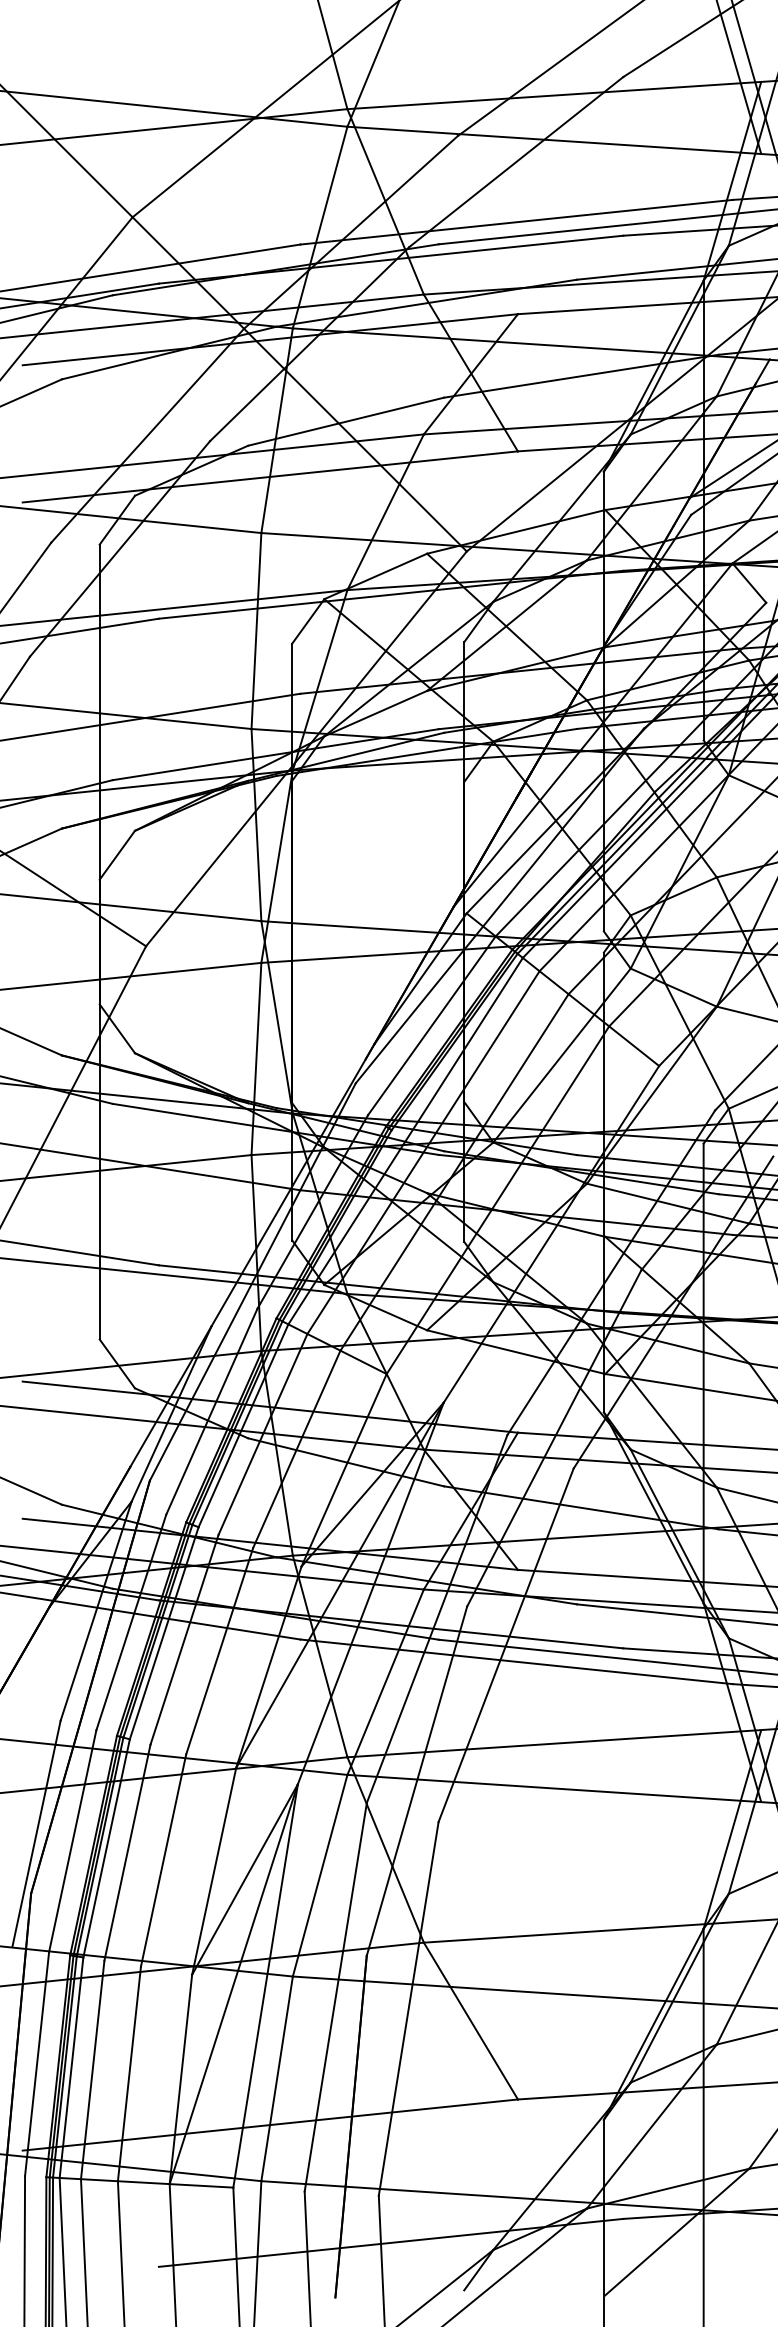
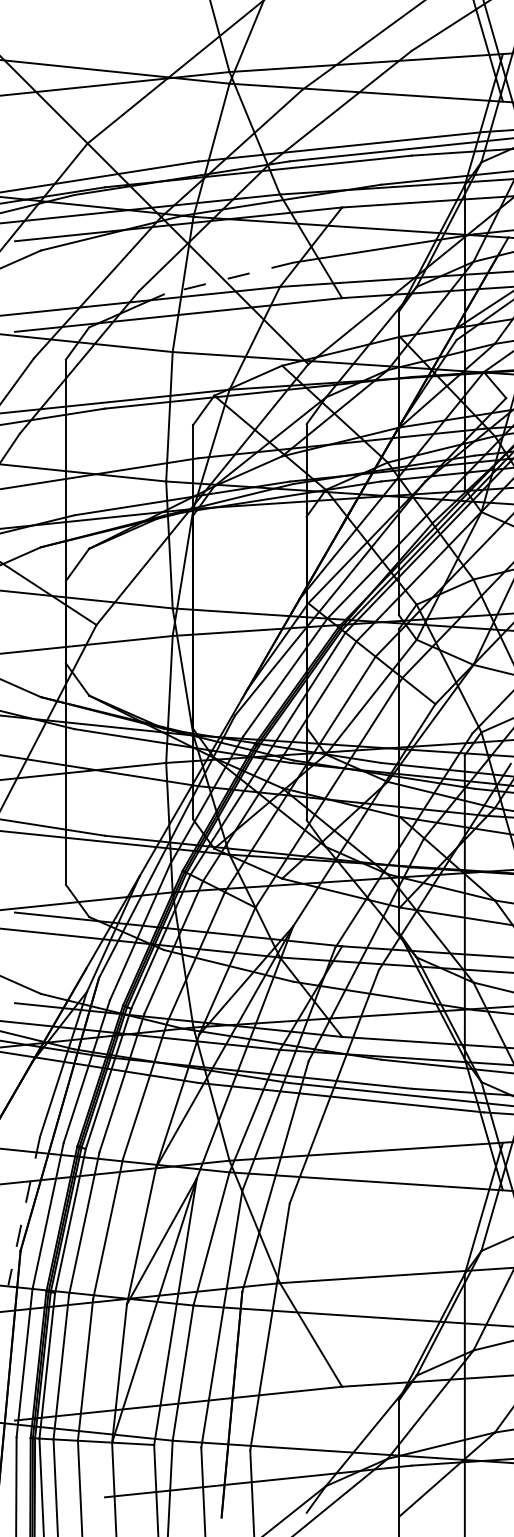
line: (345, 421) -> (228, 278), solid -> dashed
line: (37, 1834) -> (24, 1211), solid -> dashed

